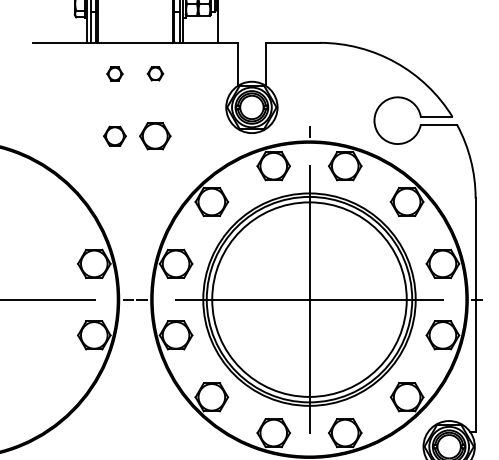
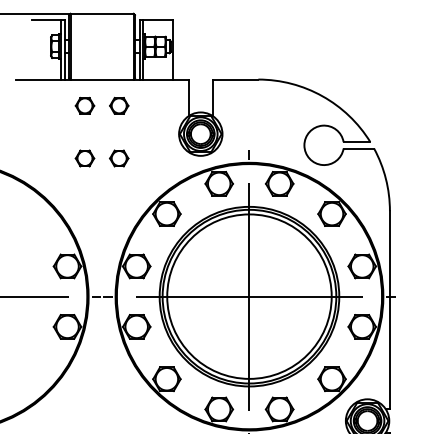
part: (114, 73) -> (84, 105), size x1.43
part: (155, 73) -> (119, 105), size x1.43
part: (155, 136) -> (119, 158), size x0.71

